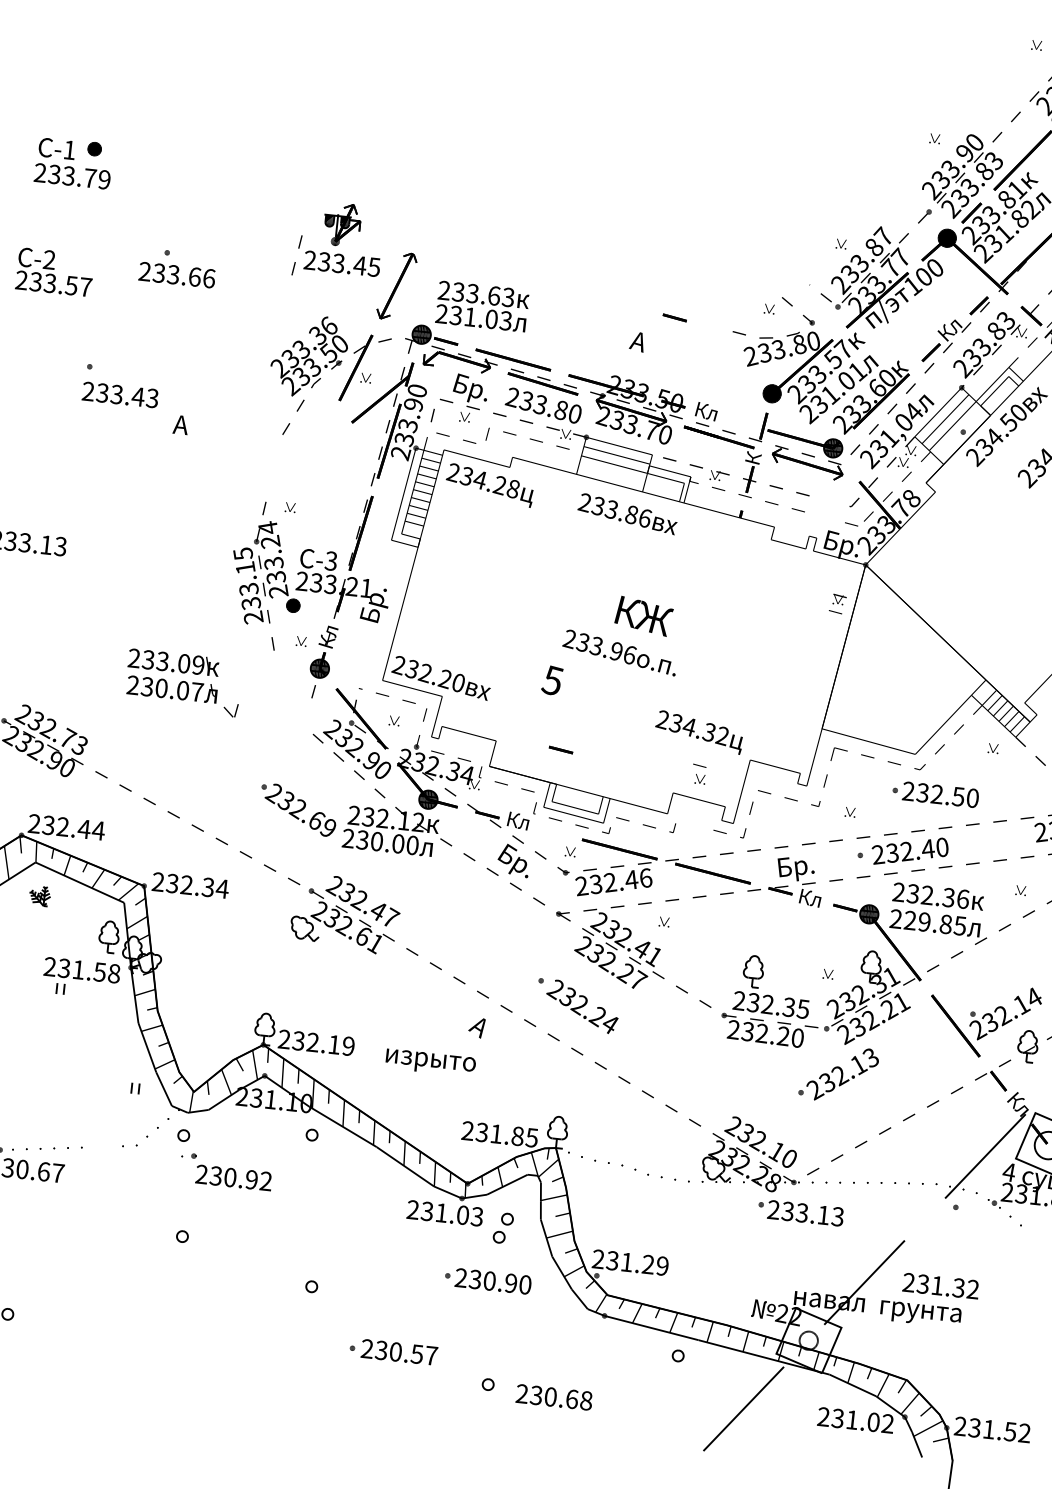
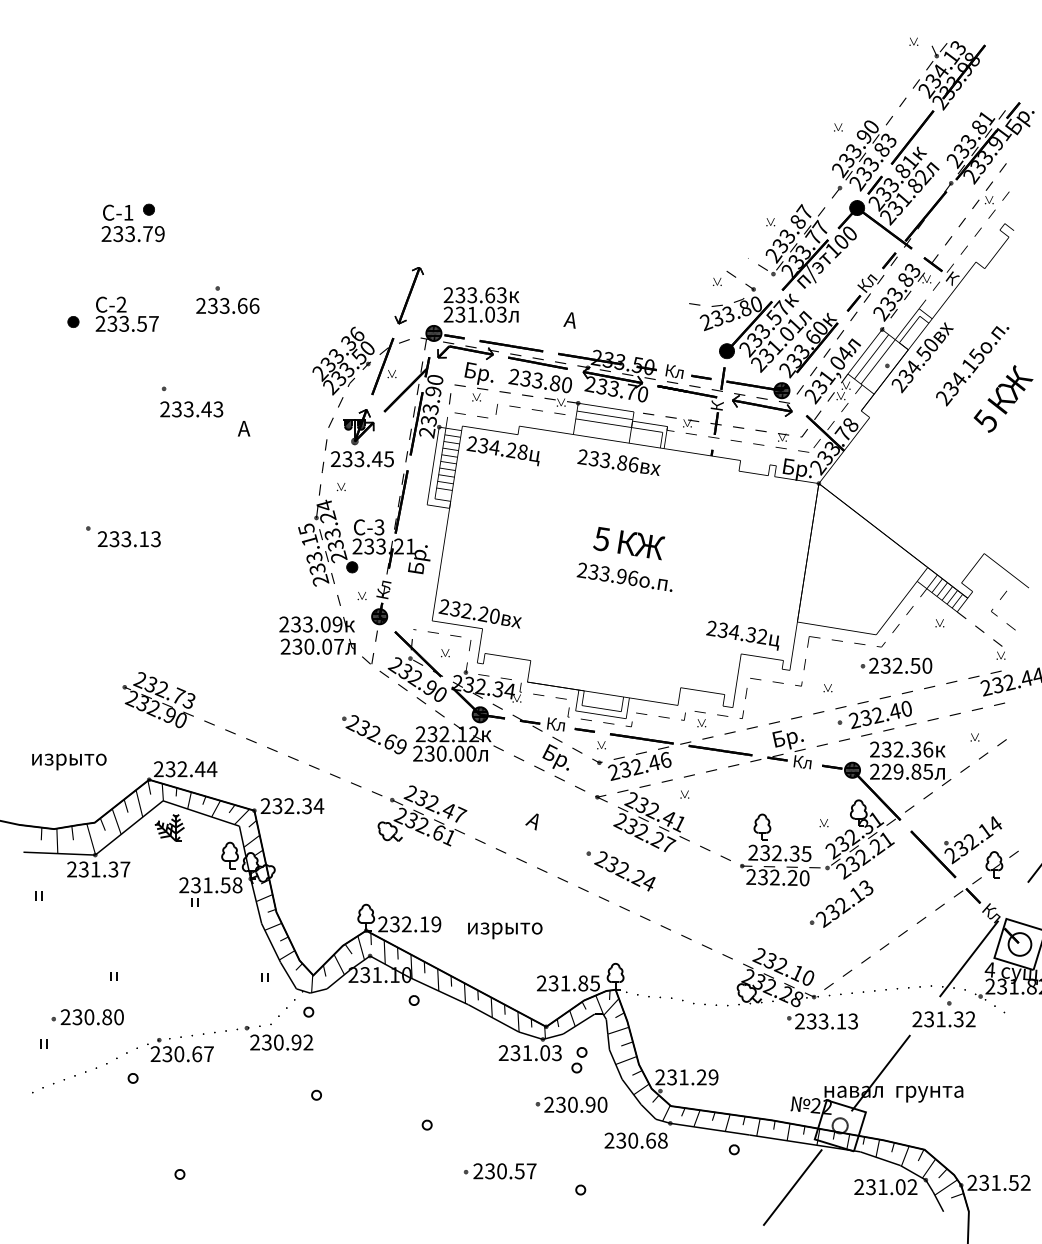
part: (338, 240) -> (357, 440), moved
line: (674, 318) -> (701, 377), moved
text: (637, 341) -> (569, 320), moved
part: (836, 604) -> (781, 441), moved
text: (552, 681) -> (601, 539), moved
text: (183, 683) -> (326, 640), moved
text: (698, 732) -> (742, 635), moved
line: (560, 748) -> (584, 729), moved
part: (699, 774) -> (700, 719), moved
part: (39, 895) -> (169, 827), size x1.67
text: (476, 1027) -> (531, 821), moved
text: (225, 1172) -> (274, 1038), moved
text: (940, 1286) -> (943, 1019), moved
text: (553, 1397) -> (635, 1140), moved

